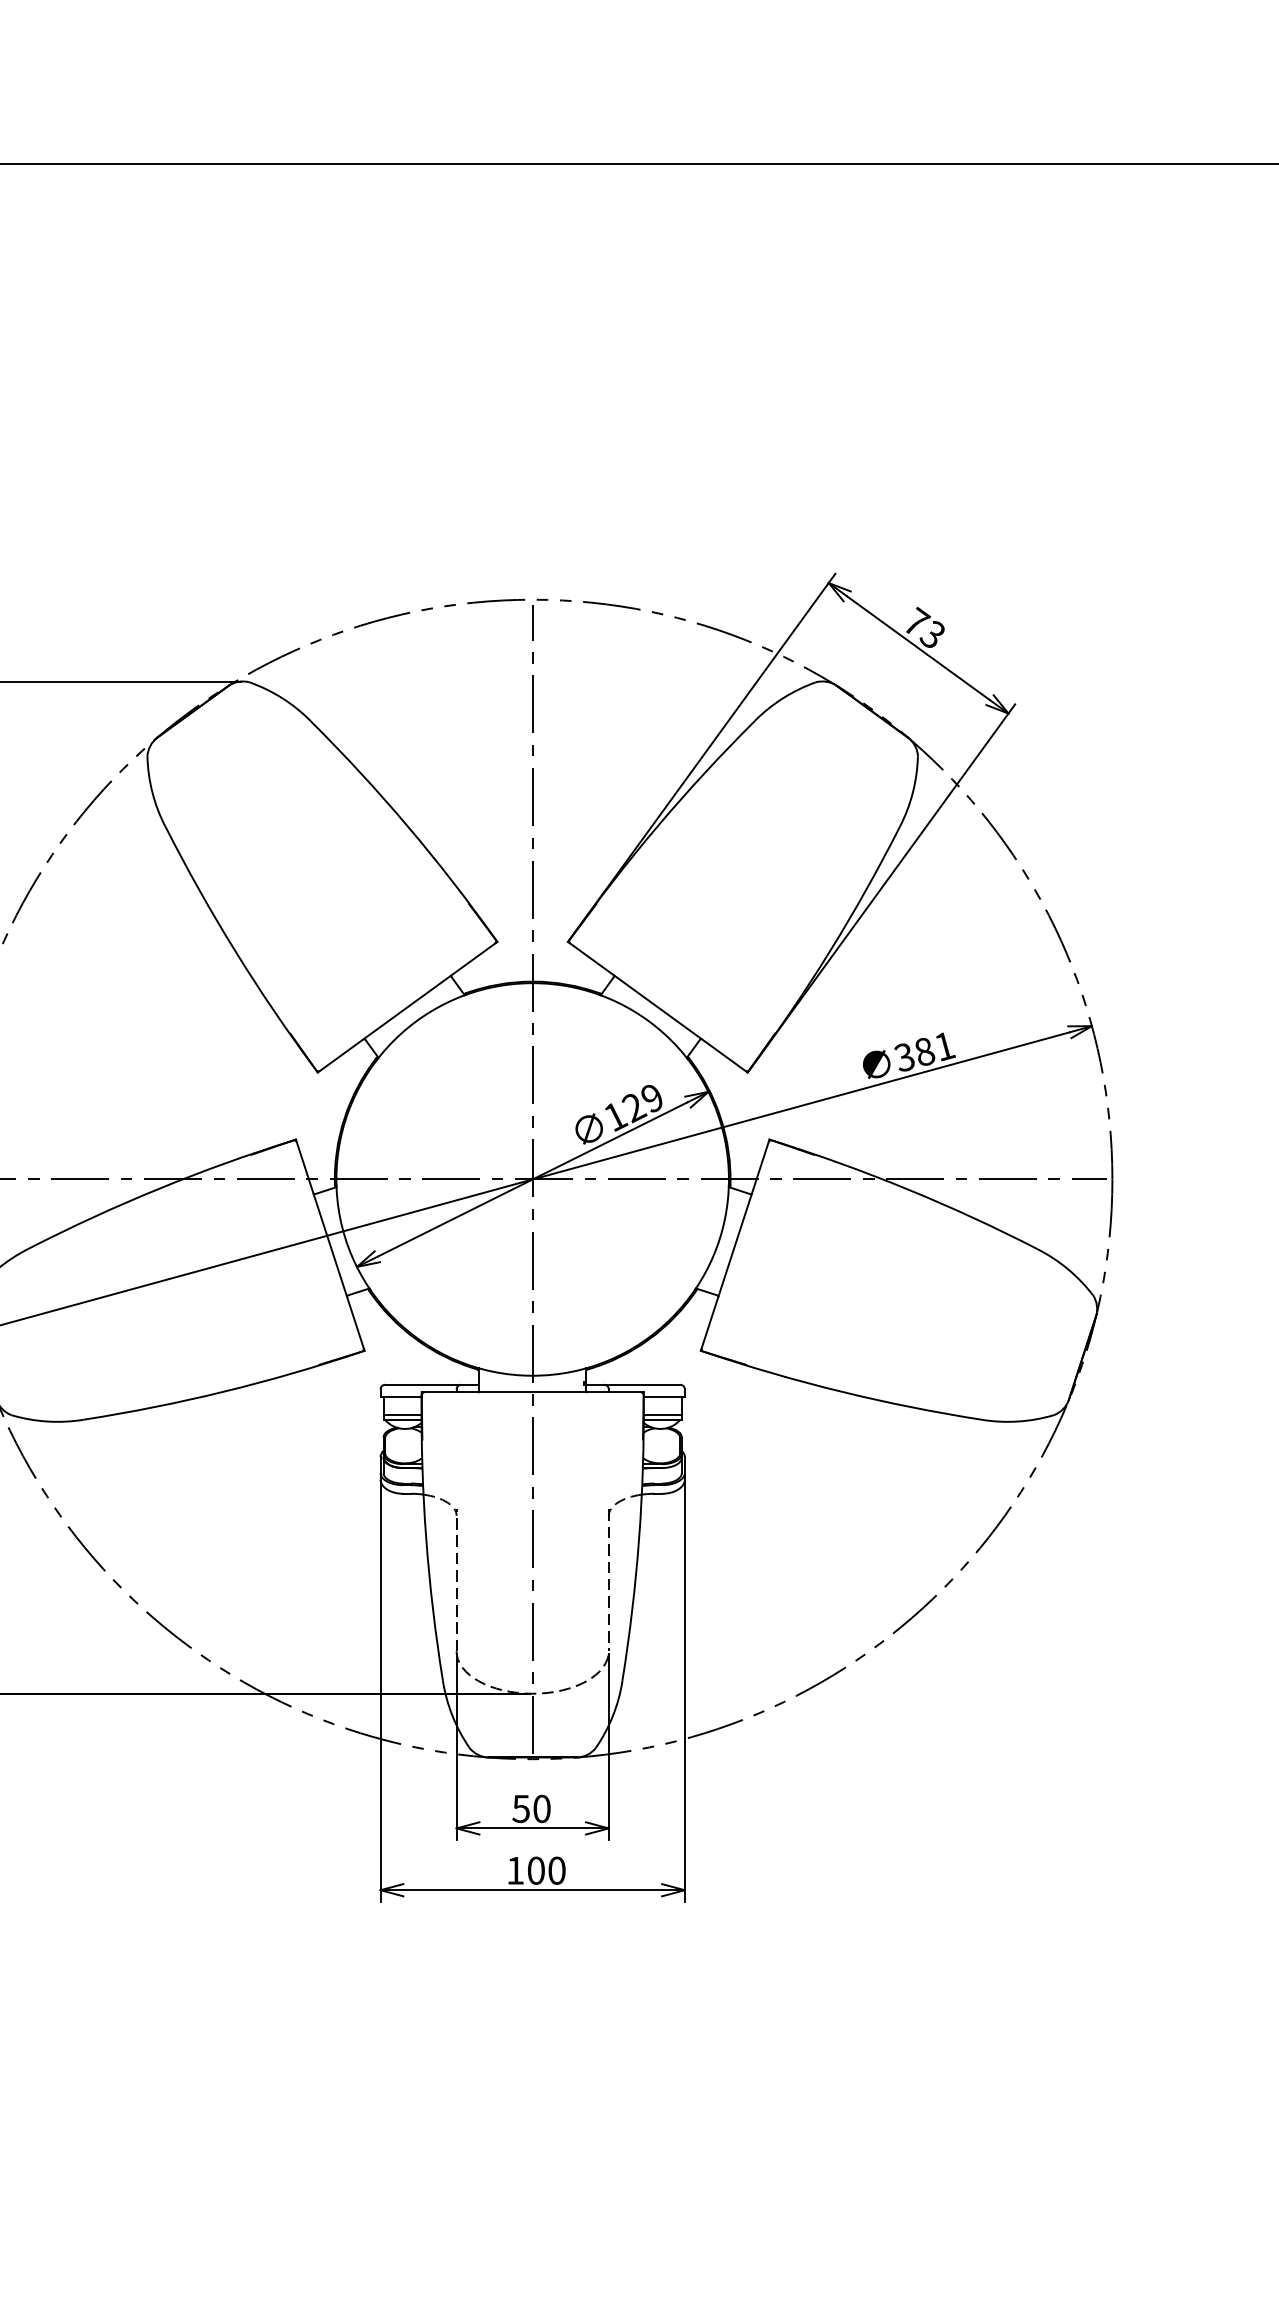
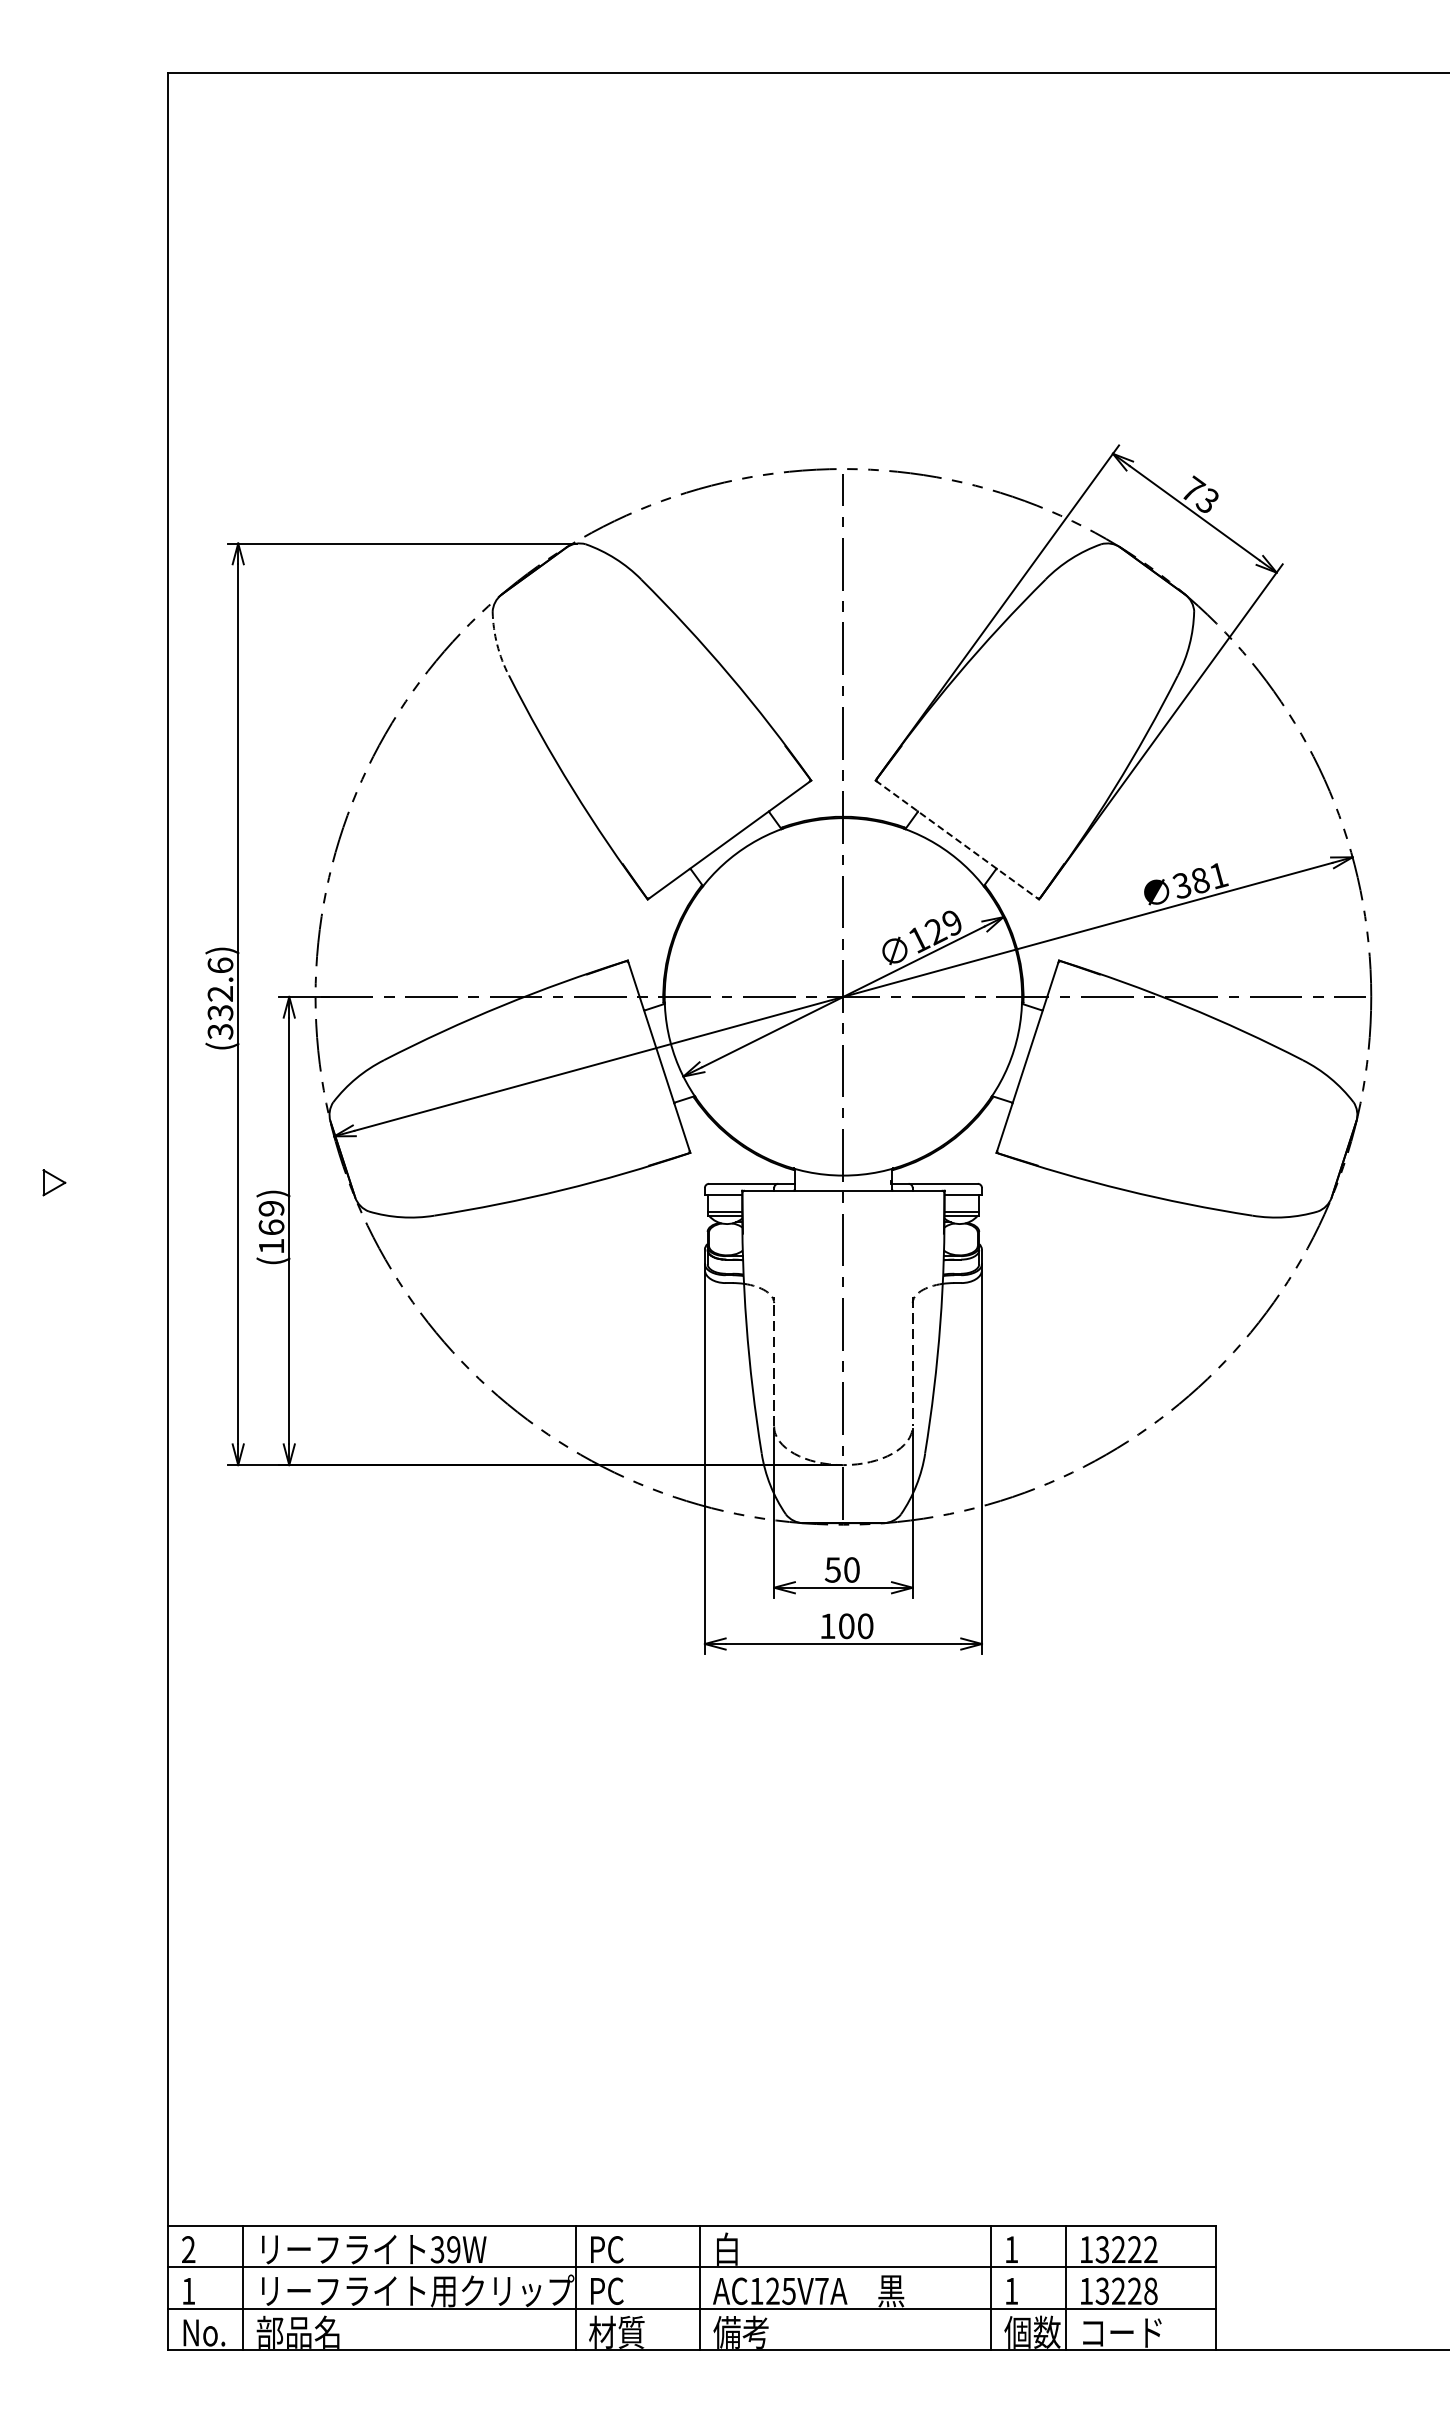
arc: (152, 792) -> (497, 644), solid -> dashed
line: (657, 1007) -> (957, 840), solid -> dashed

